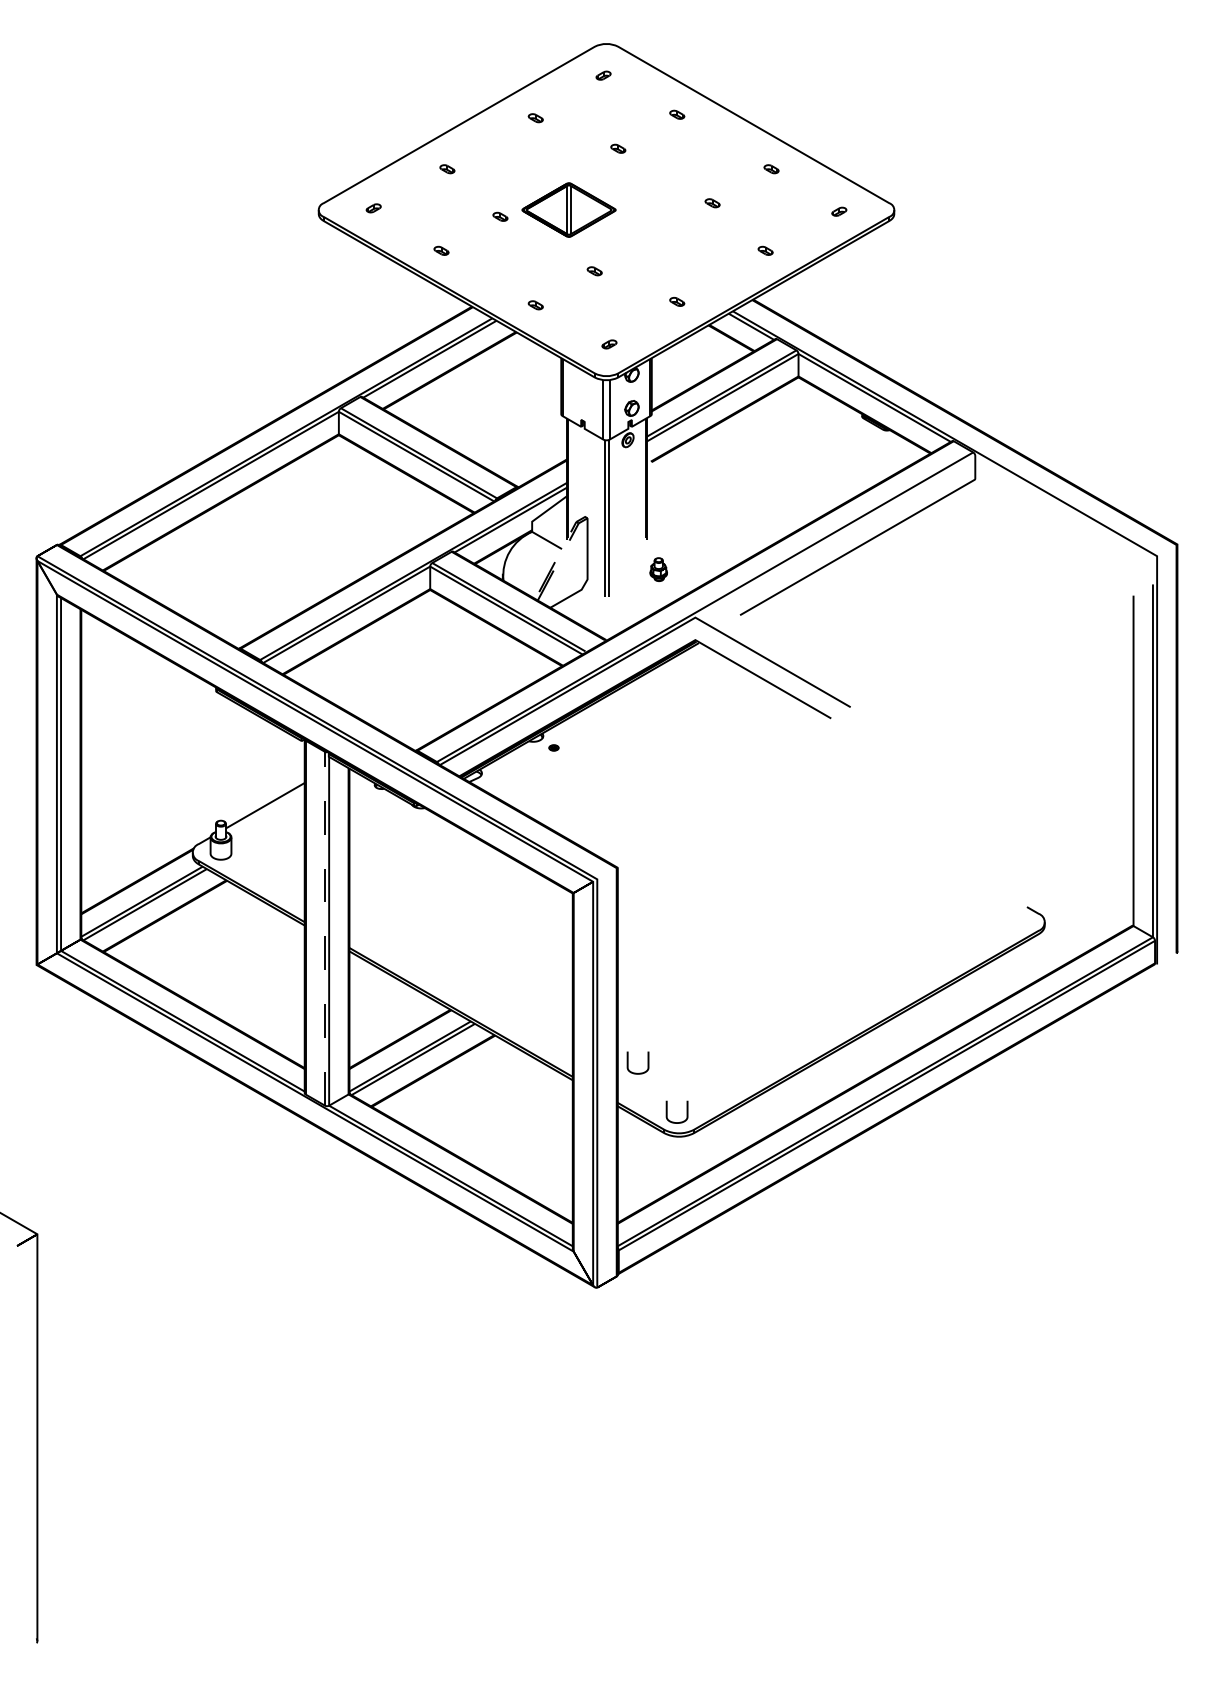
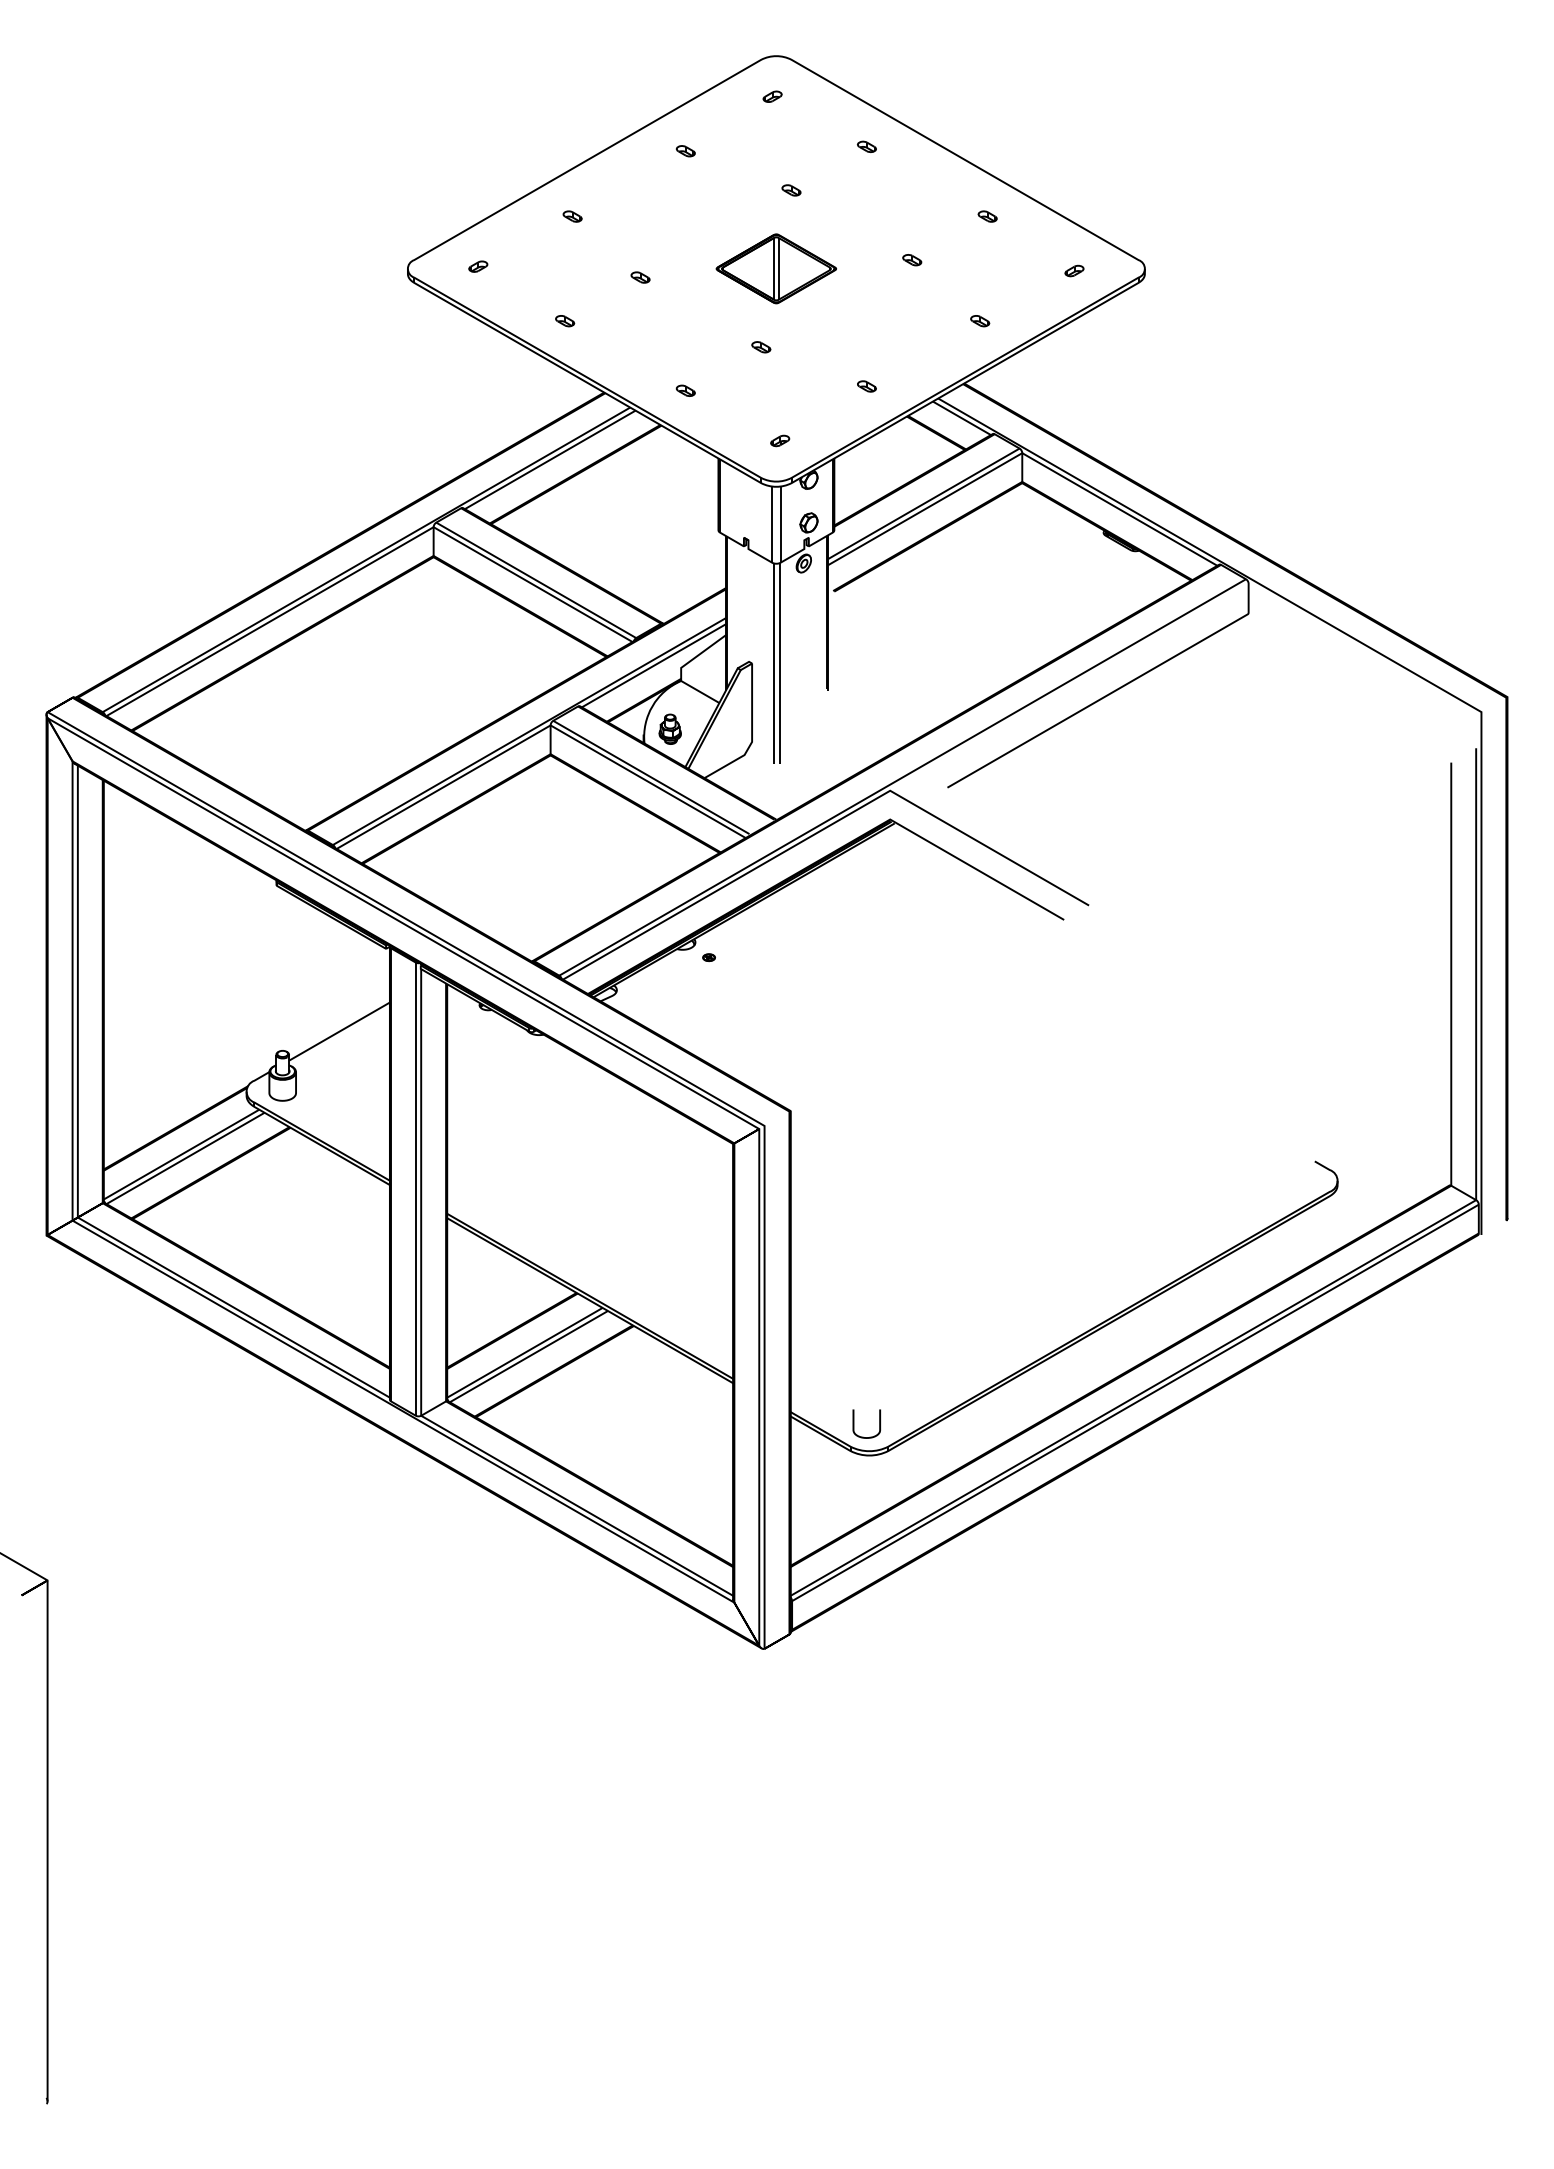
part: (568, 209) -> (775, 268), moved
line: (577, 522) -> (739, 669), dashed -> solid
part: (658, 568) -> (669, 728), moved
line: (324, 928) -> (415, 1189), dashed -> solid
curve: (628, 1062) -> (804, 1360), removed

